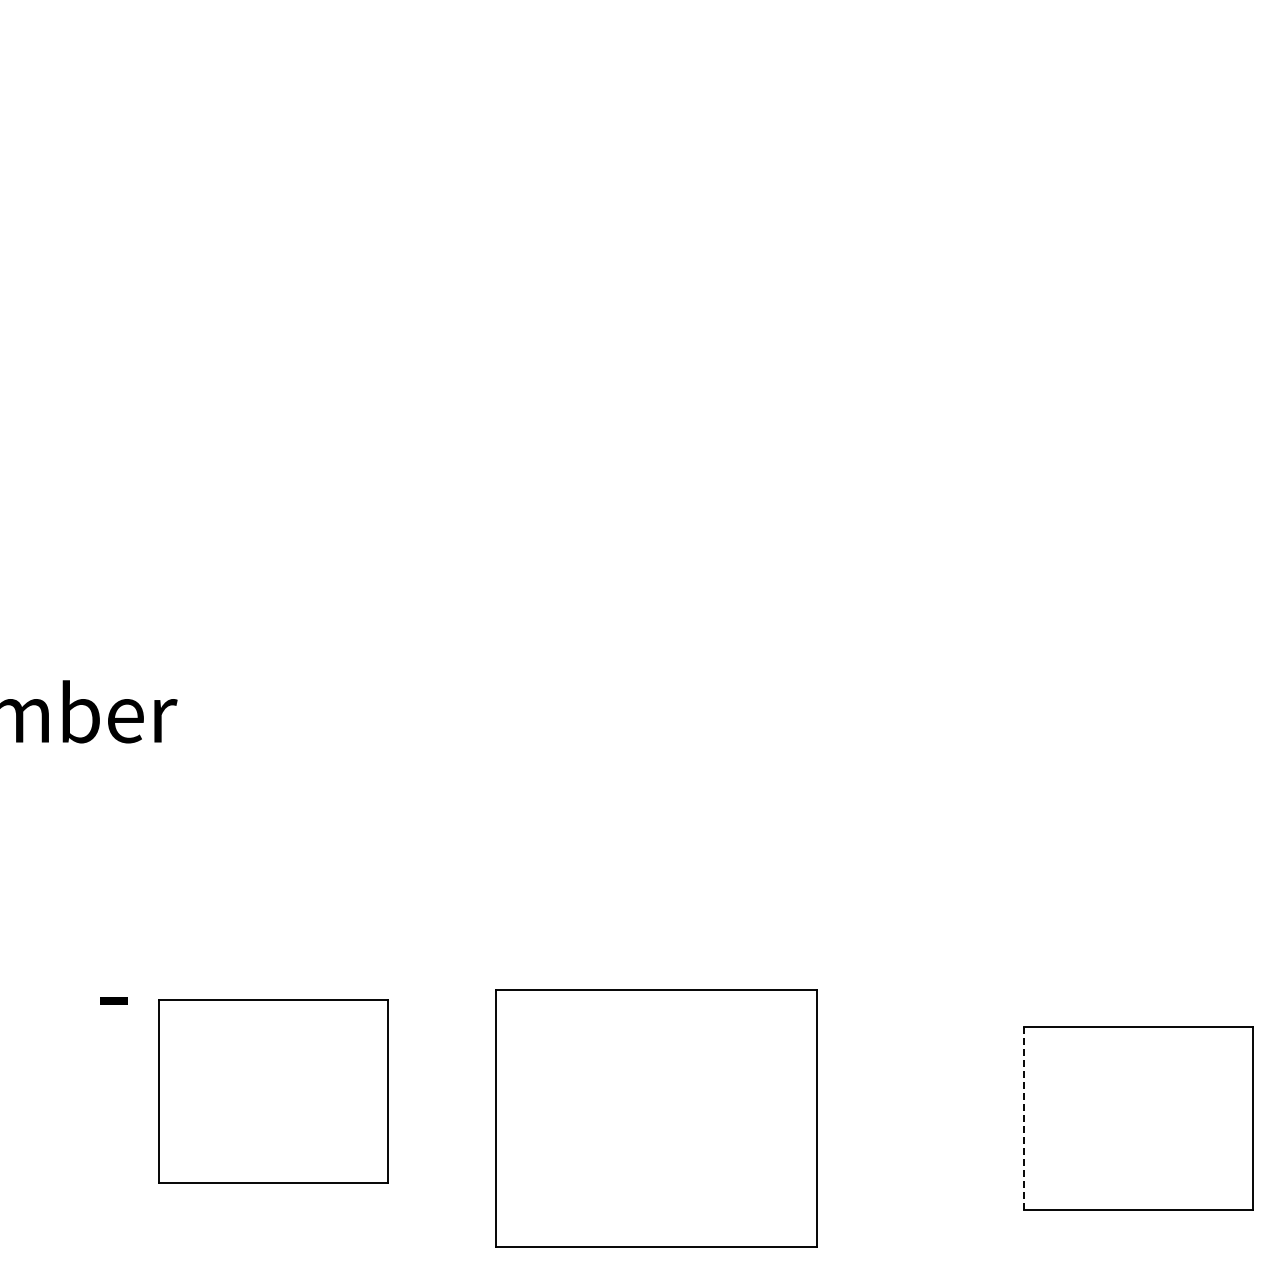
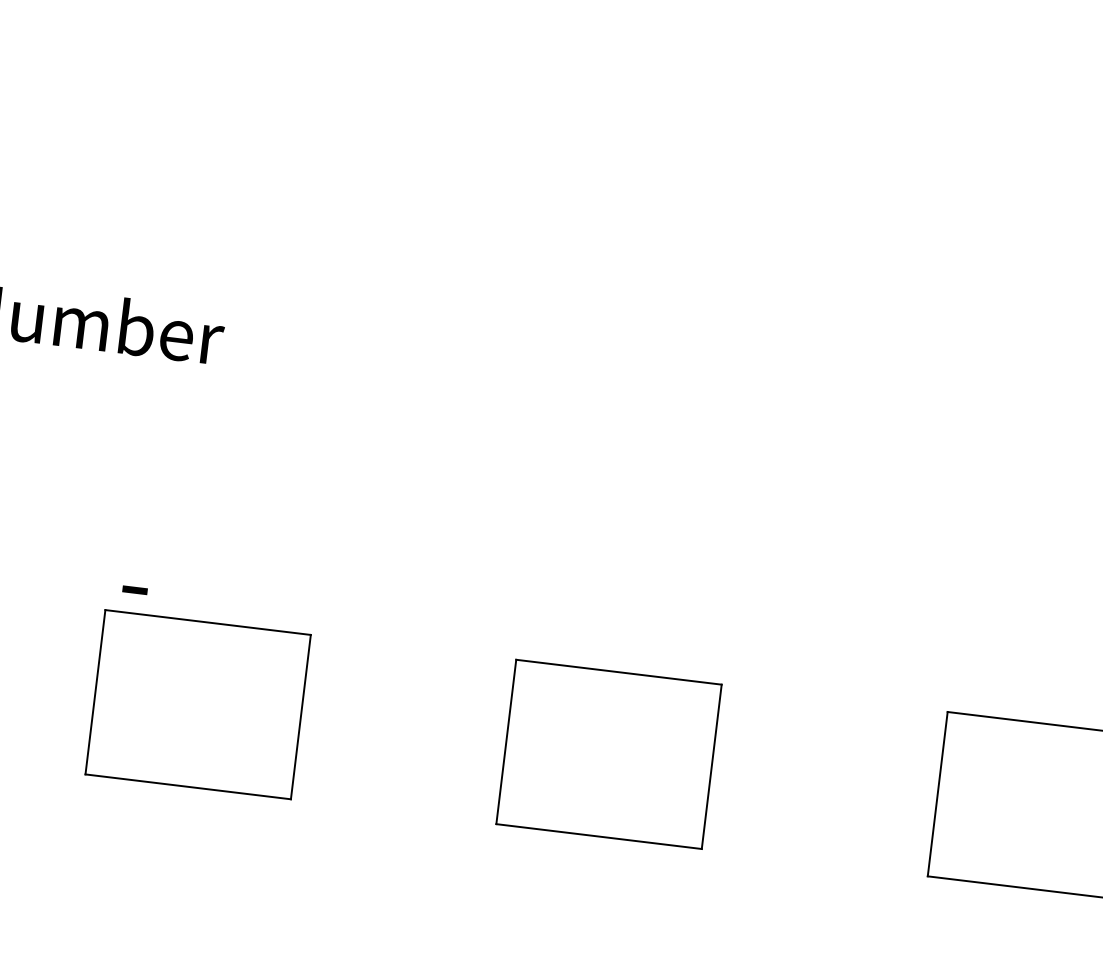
part: (273, 1091) -> (198, 704), moved
part: (656, 1118) -> (608, 754), size x0.71
line: (1023, 1118) -> (937, 794), dashed -> solid

